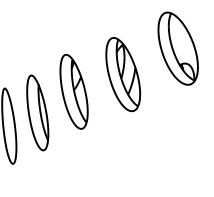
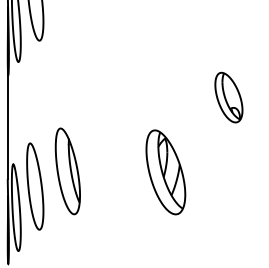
part: (177, 48) -> (228, 97), size x0.6
part: (122, 74) -> (165, 172), moved
part: (74, 91) -> (109, 146), removed

